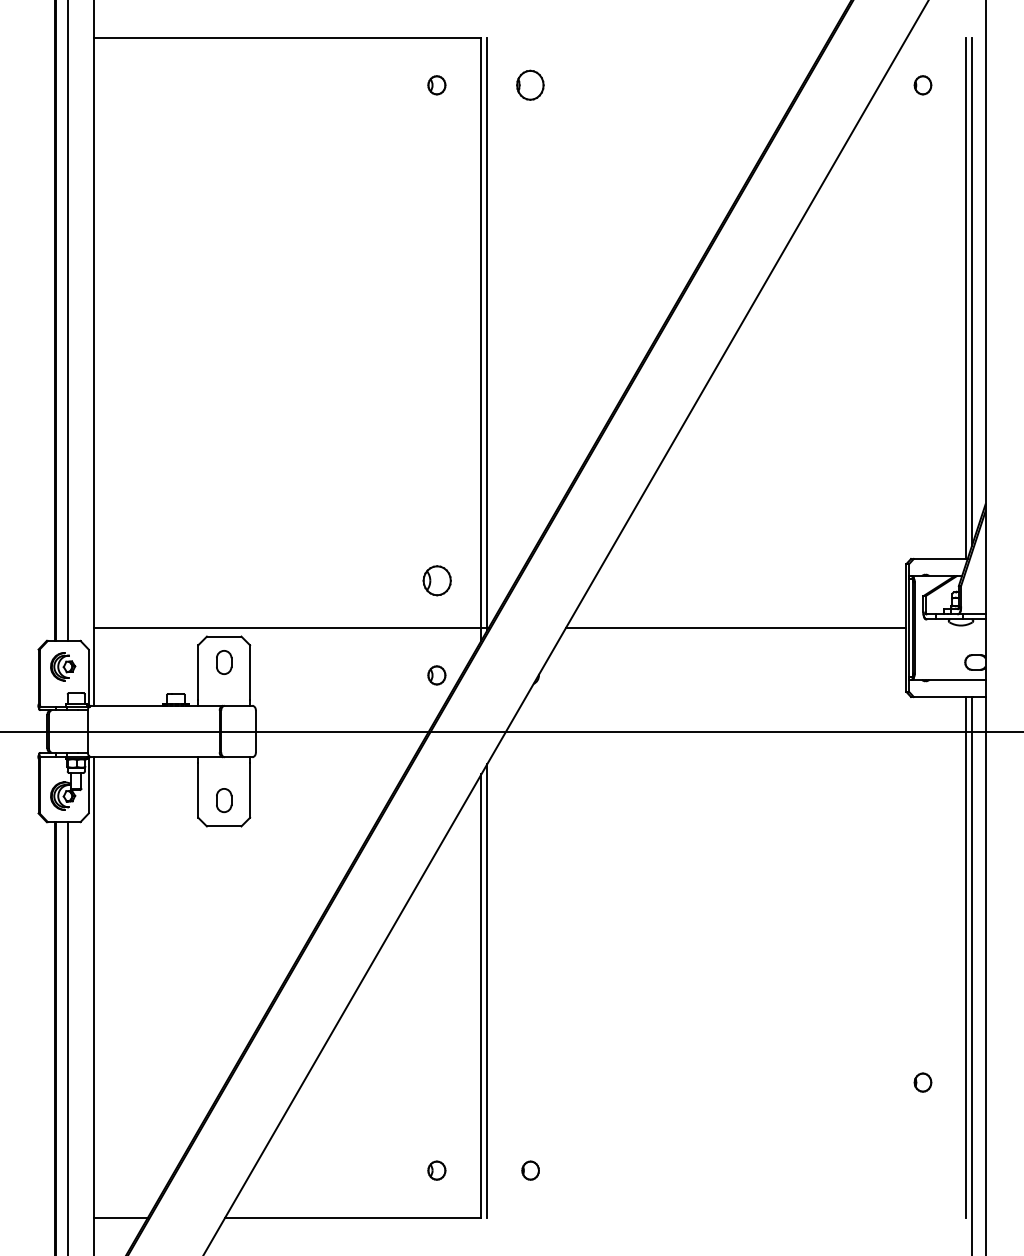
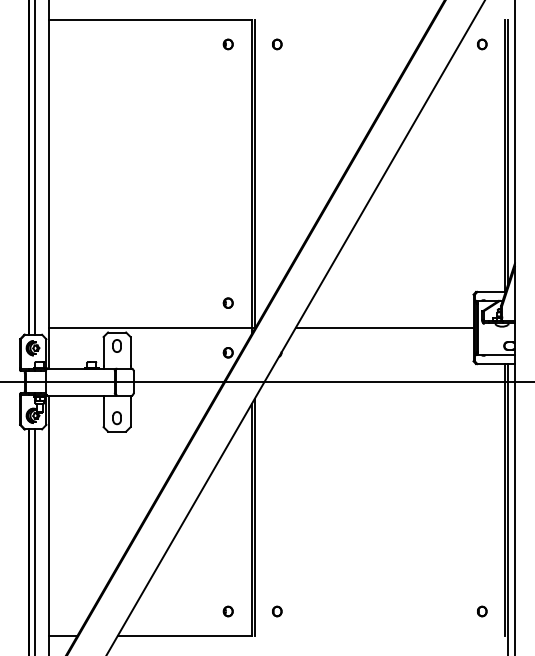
part: (531, 85) -> (277, 44), size x0.62
part: (435, 579) -> (227, 302), size x0.62
part: (923, 1082) -> (482, 611), moved

